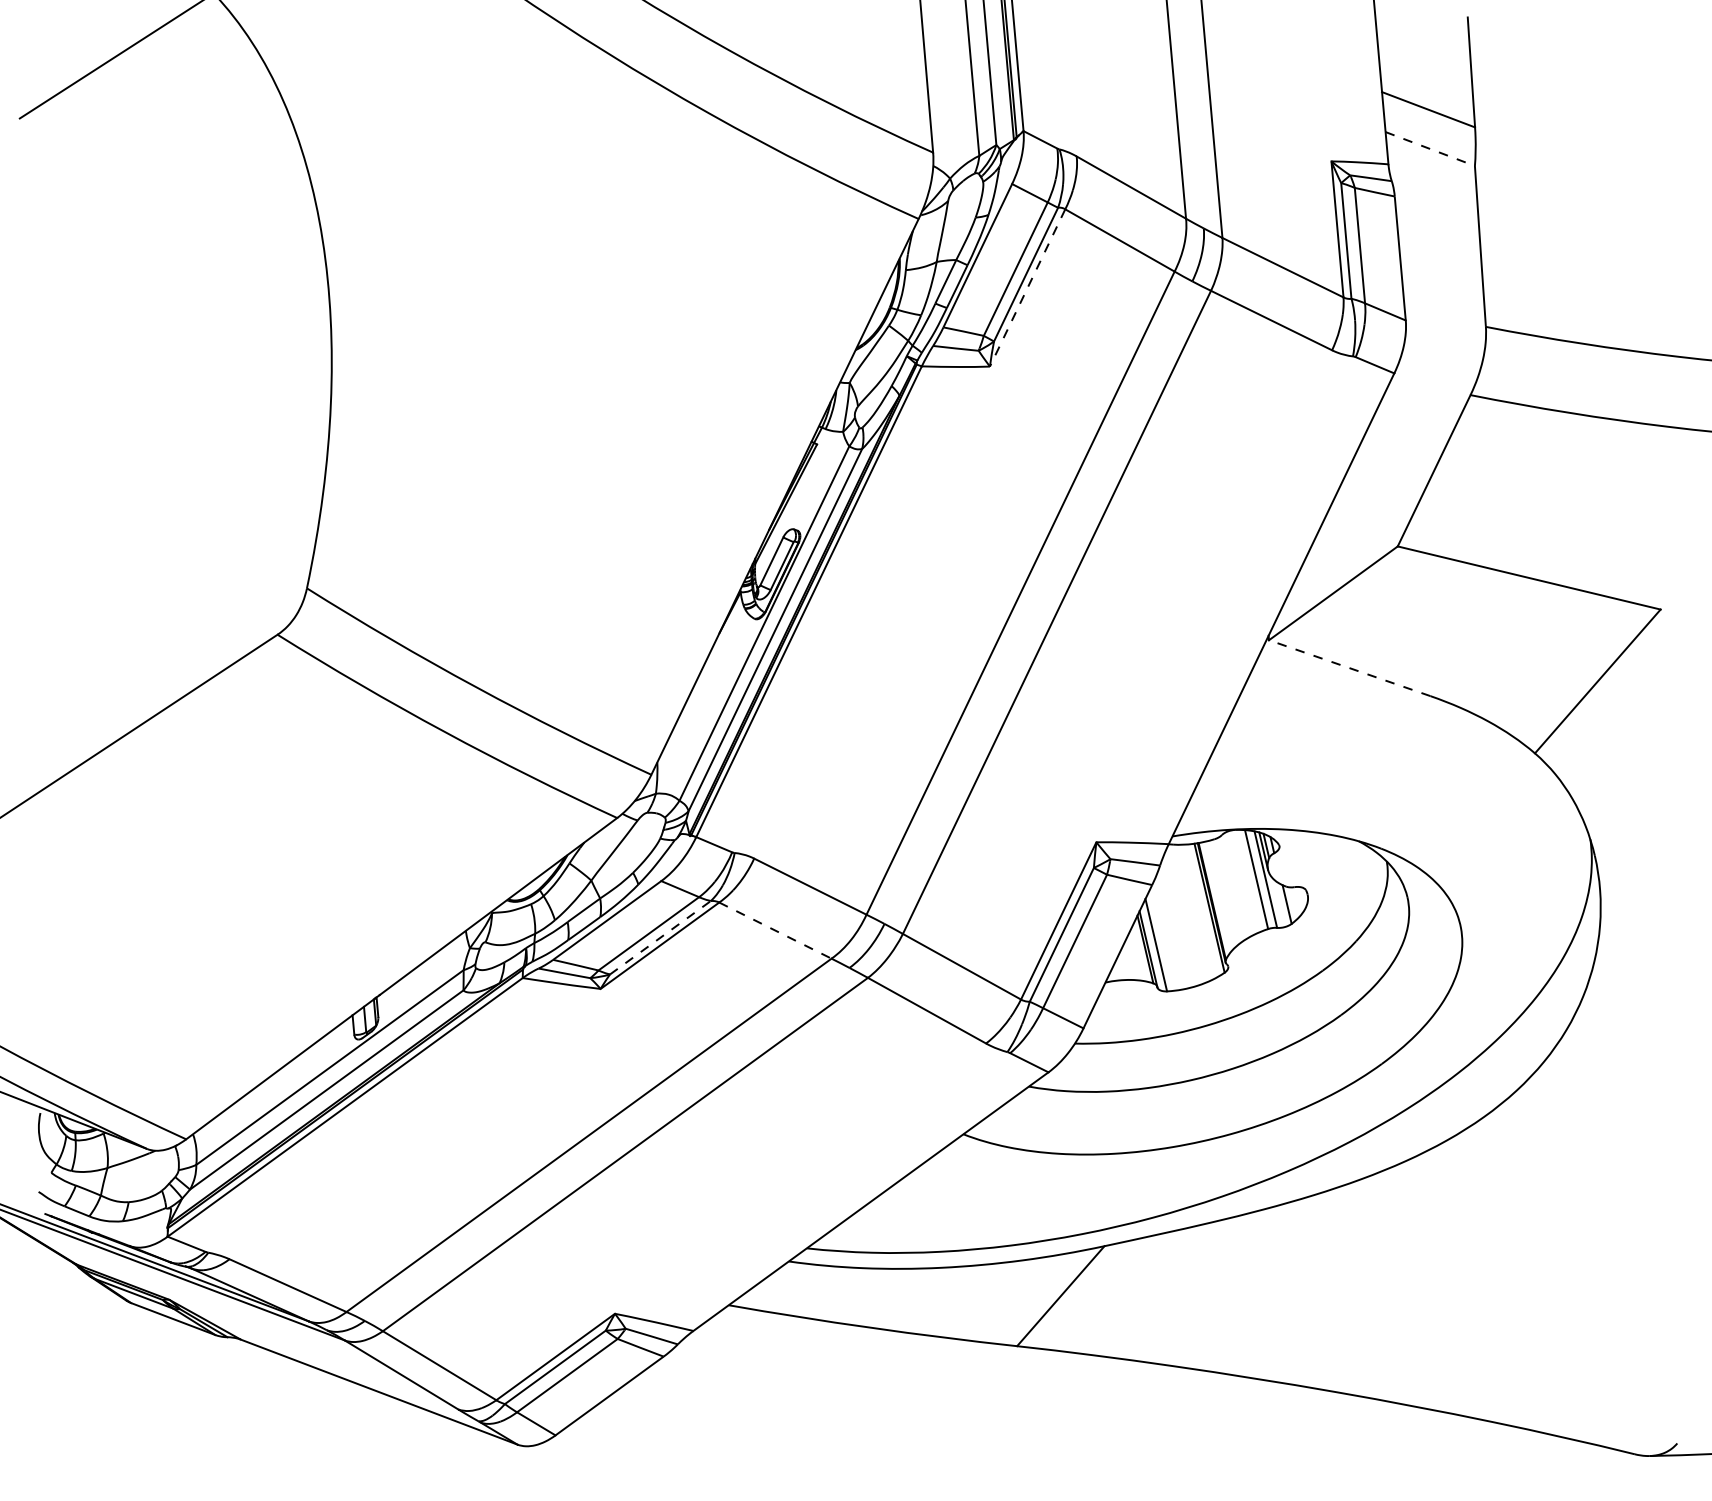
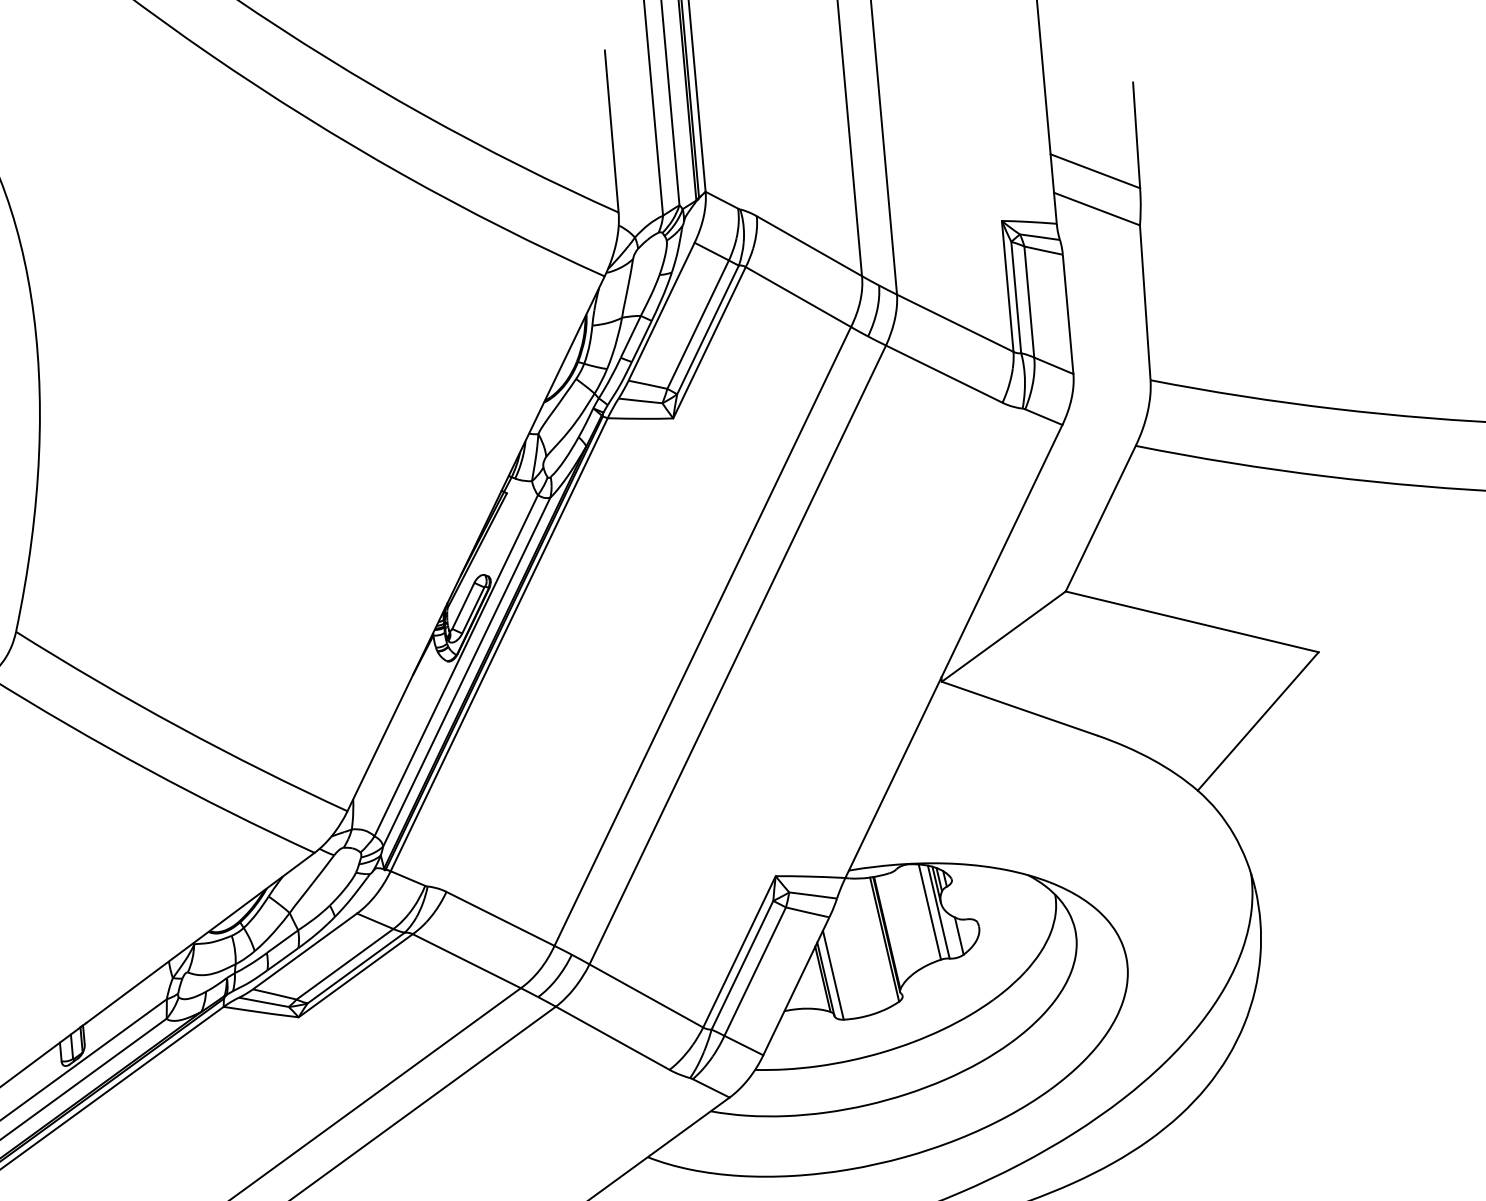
line: (1430, 149) -> (1097, 209), dashed -> solid
line: (1027, 288) -> (709, 343), dashed -> solid
line: (1349, 668) -> (1019, 708), dashed -> solid
line: (775, 930) -> (466, 961), dashed -> solid
line: (660, 937) -> (356, 967), dashed -> solid

